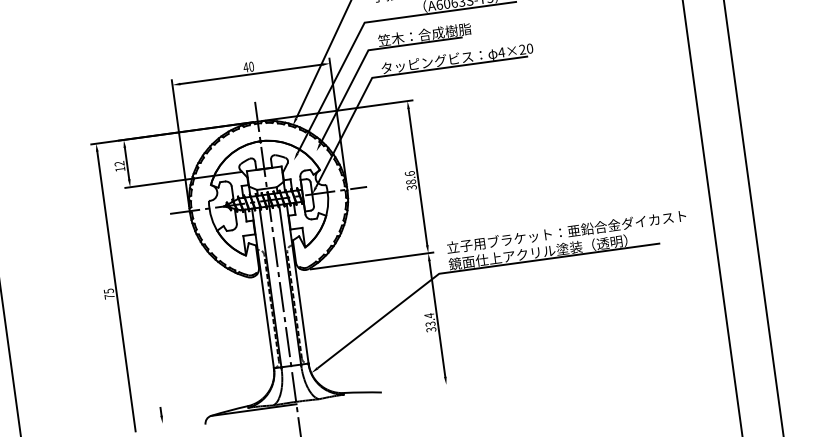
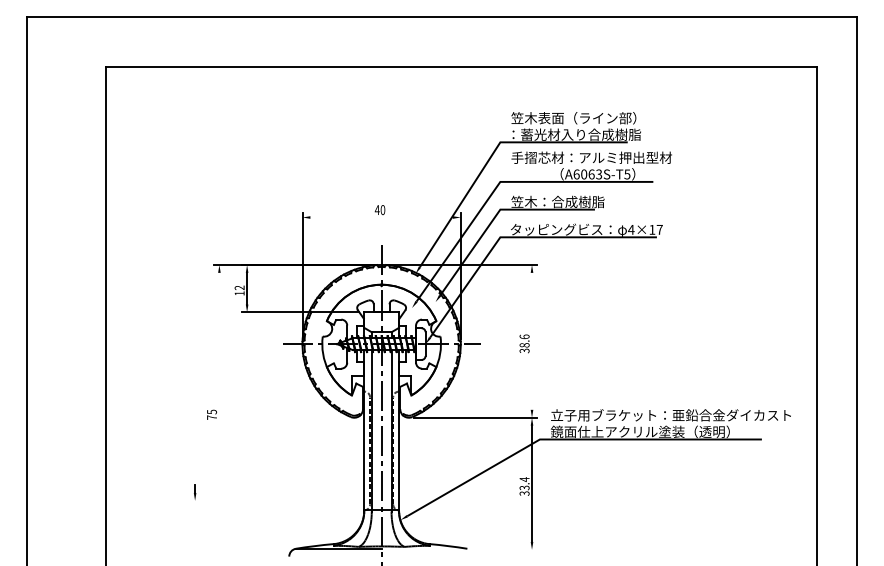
text: (525, 48) -> (655, 229), 4×20 -> 4×17
line: (251, 74) -> (381, 217), removed
line: (418, 176) -> (532, 340), removed
line: (116, 290) -> (219, 412), removed
line: (161, 415) -> (195, 492), moved

